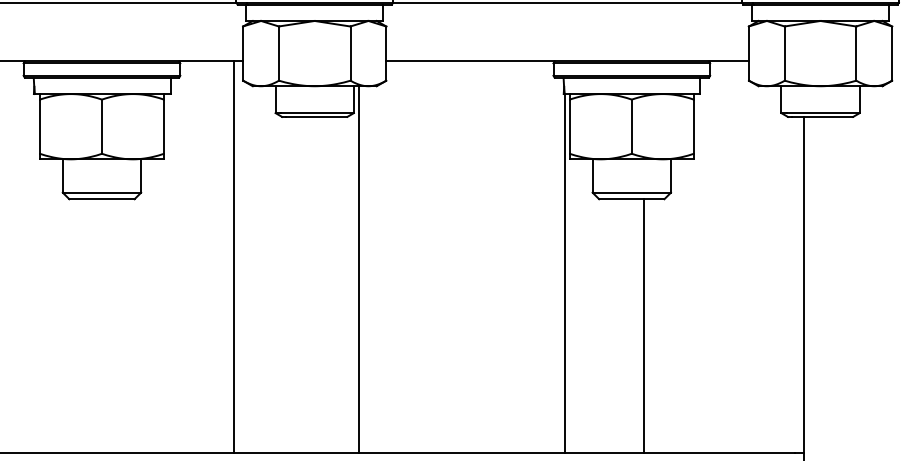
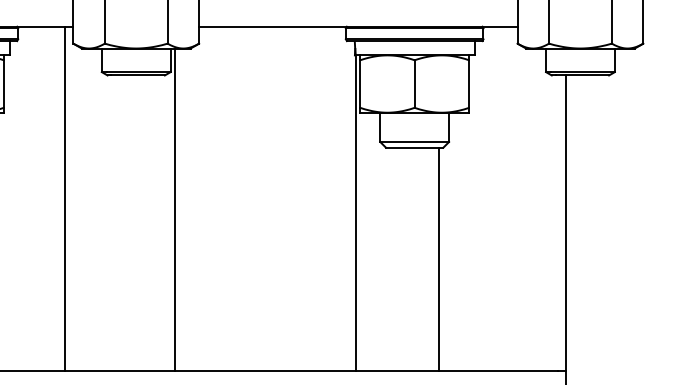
line: (643, 326) -> (439, 259), moved

